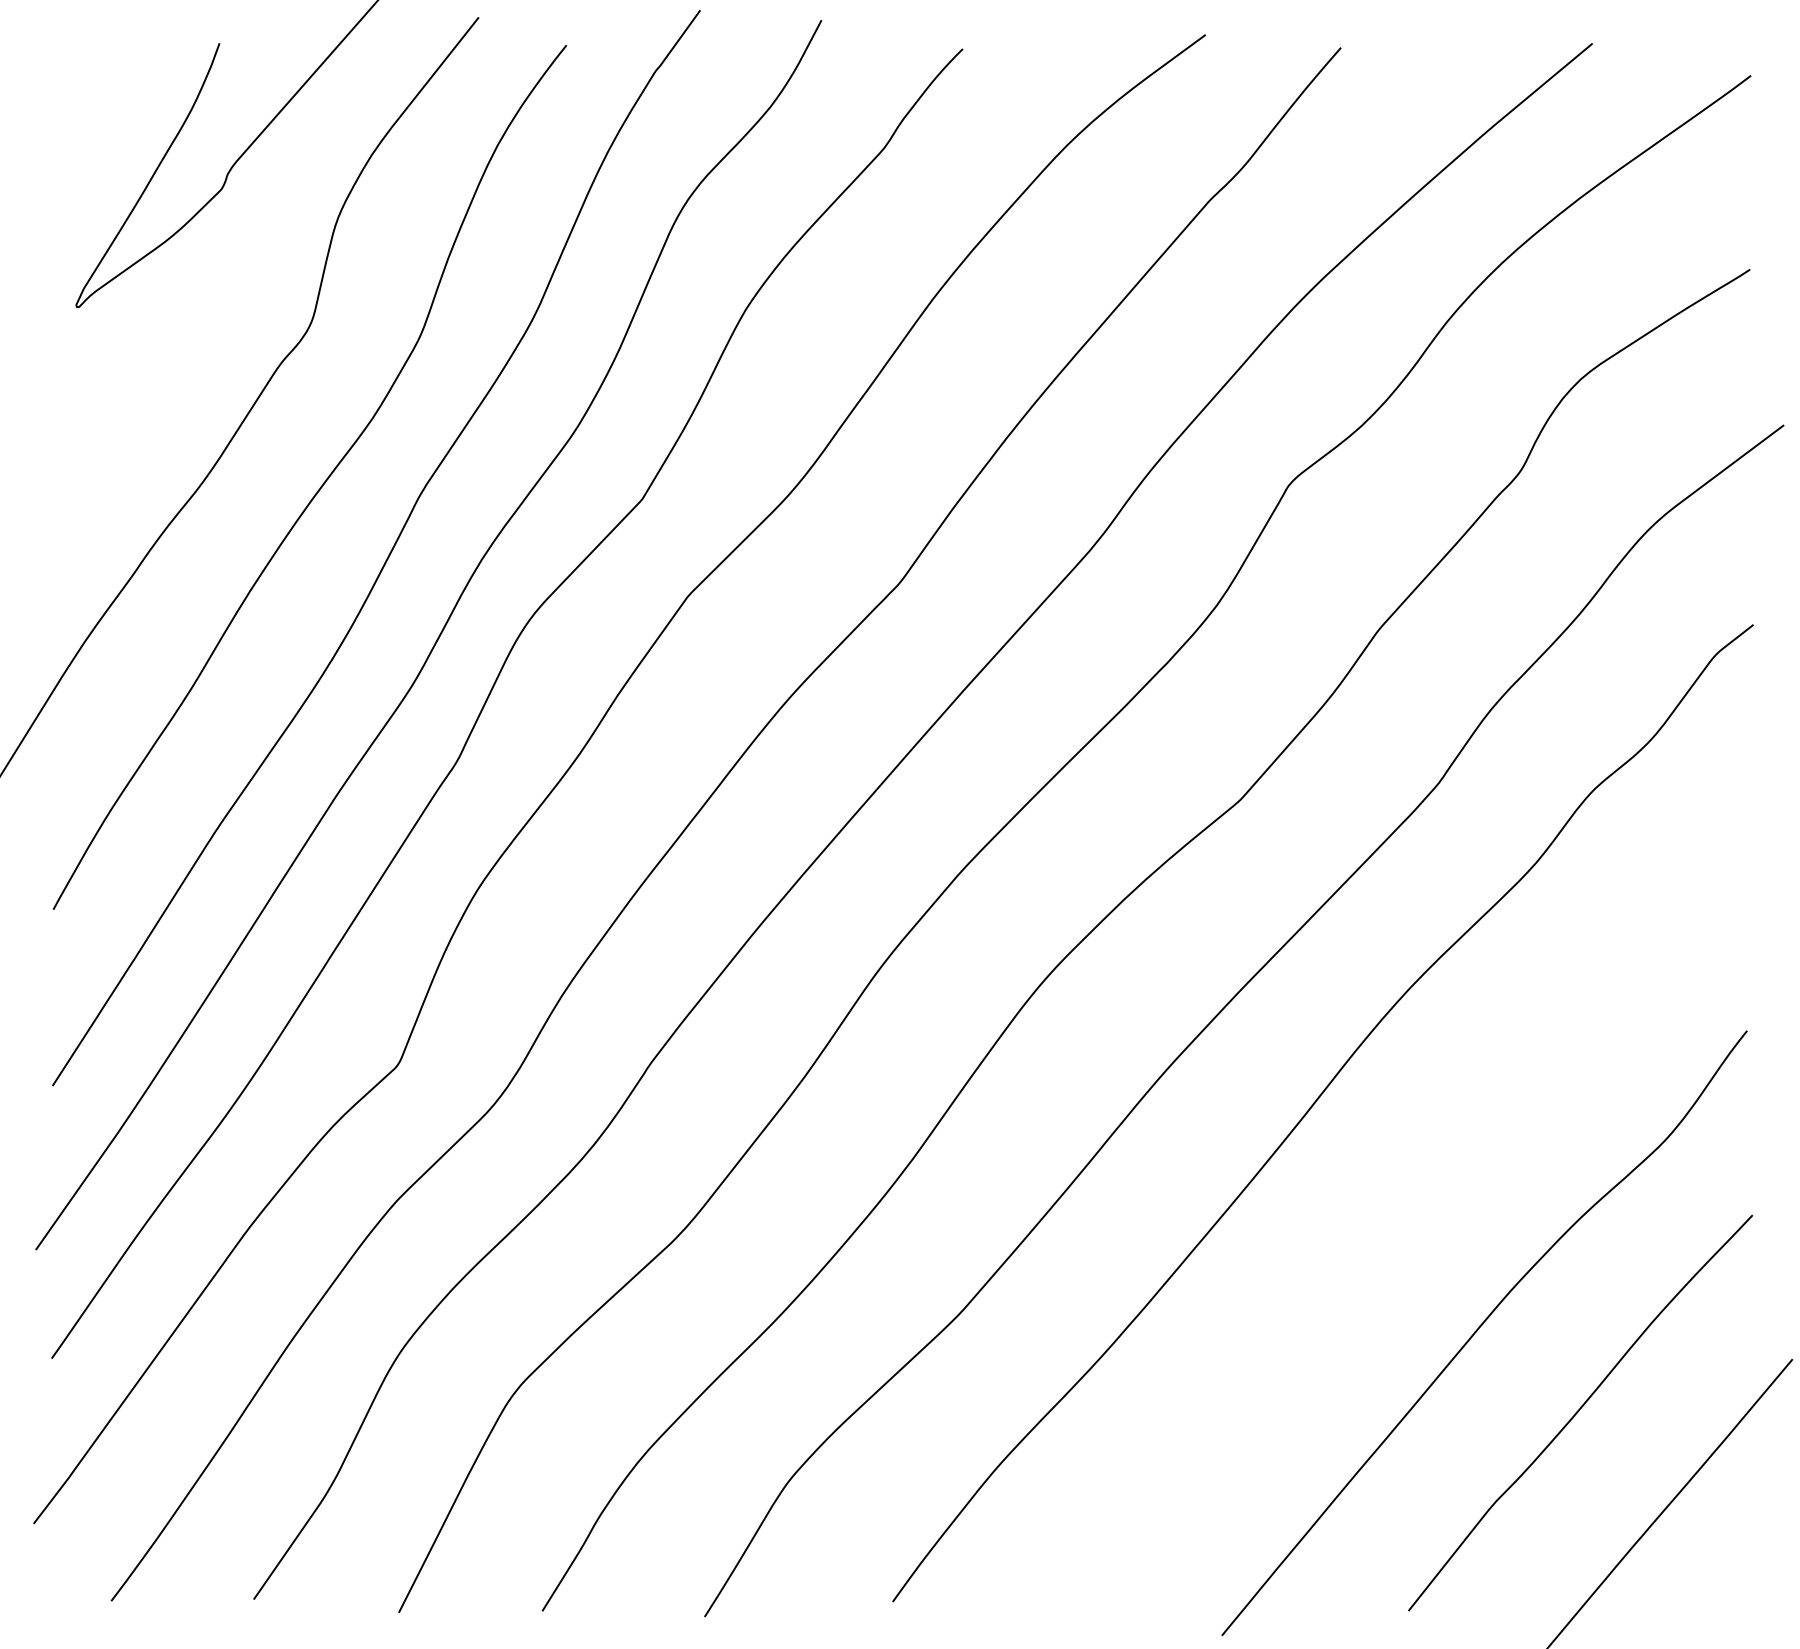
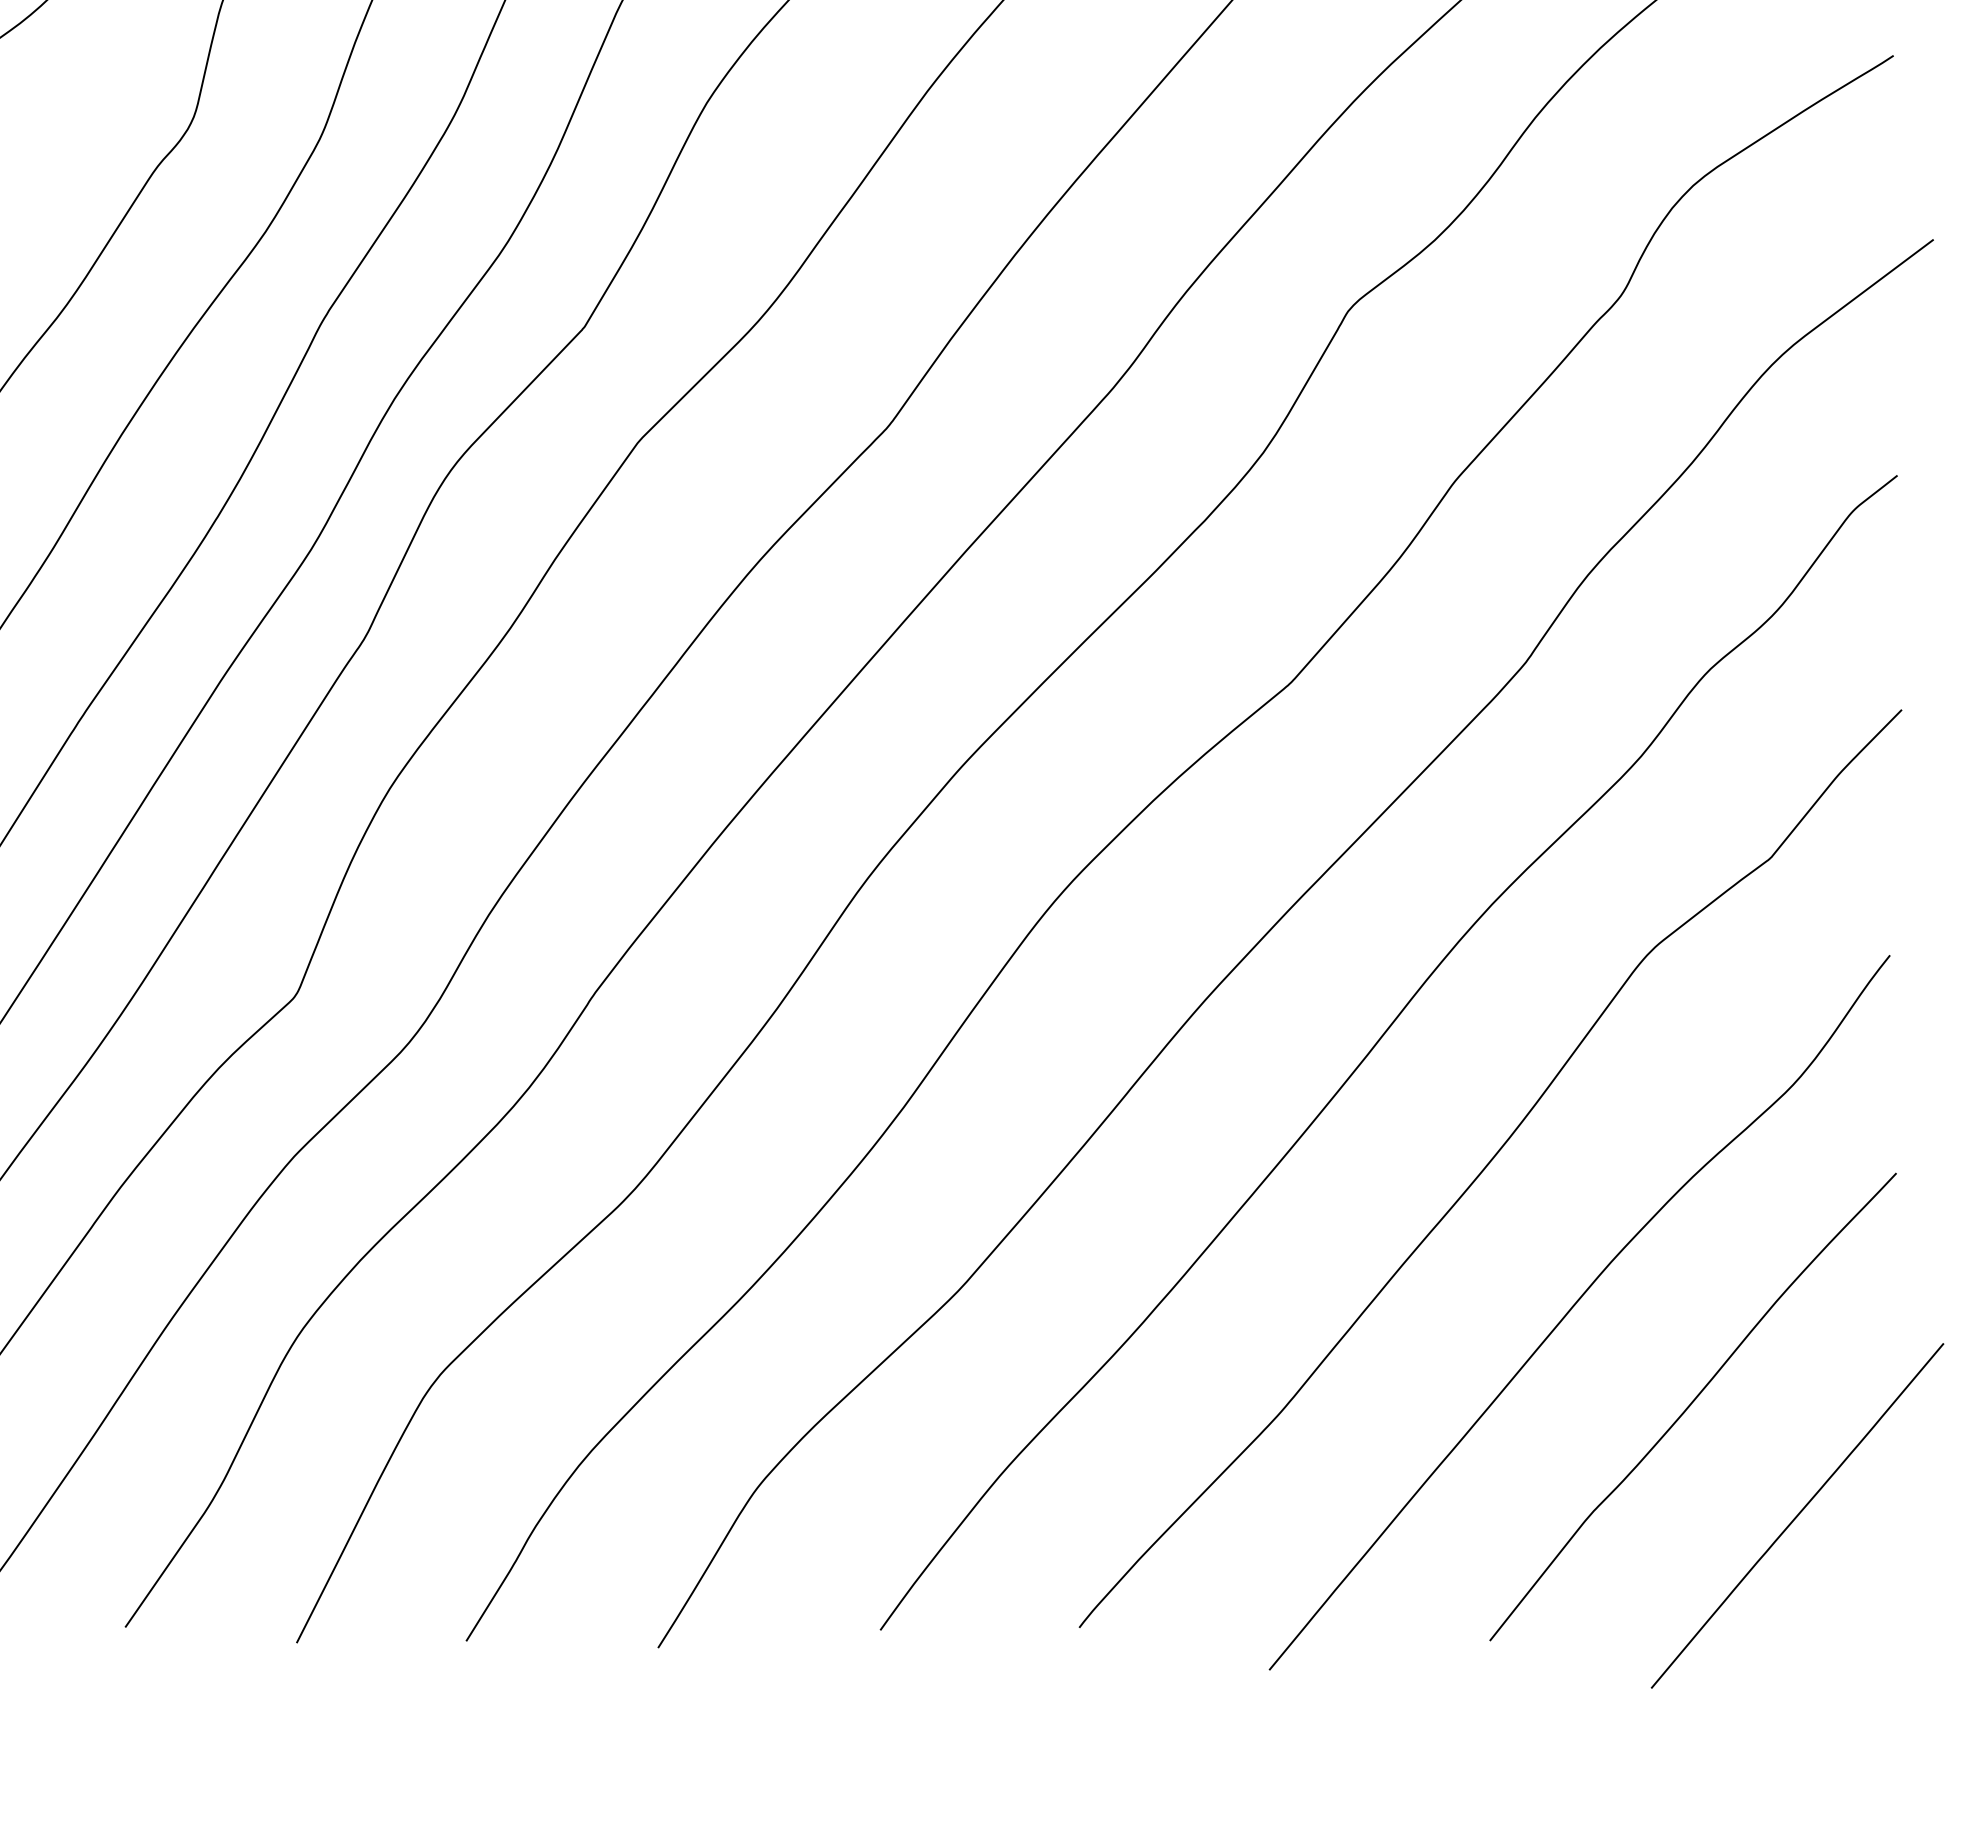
curve: (1406, 1209) -> (1487, 1166), added

